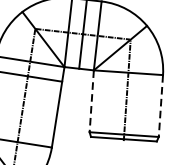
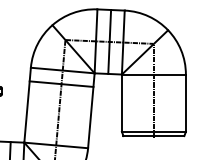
line: (91, 101) -> (121, 103), dashed -> solid
line: (160, 106) -> (185, 103), dashed -> solid

